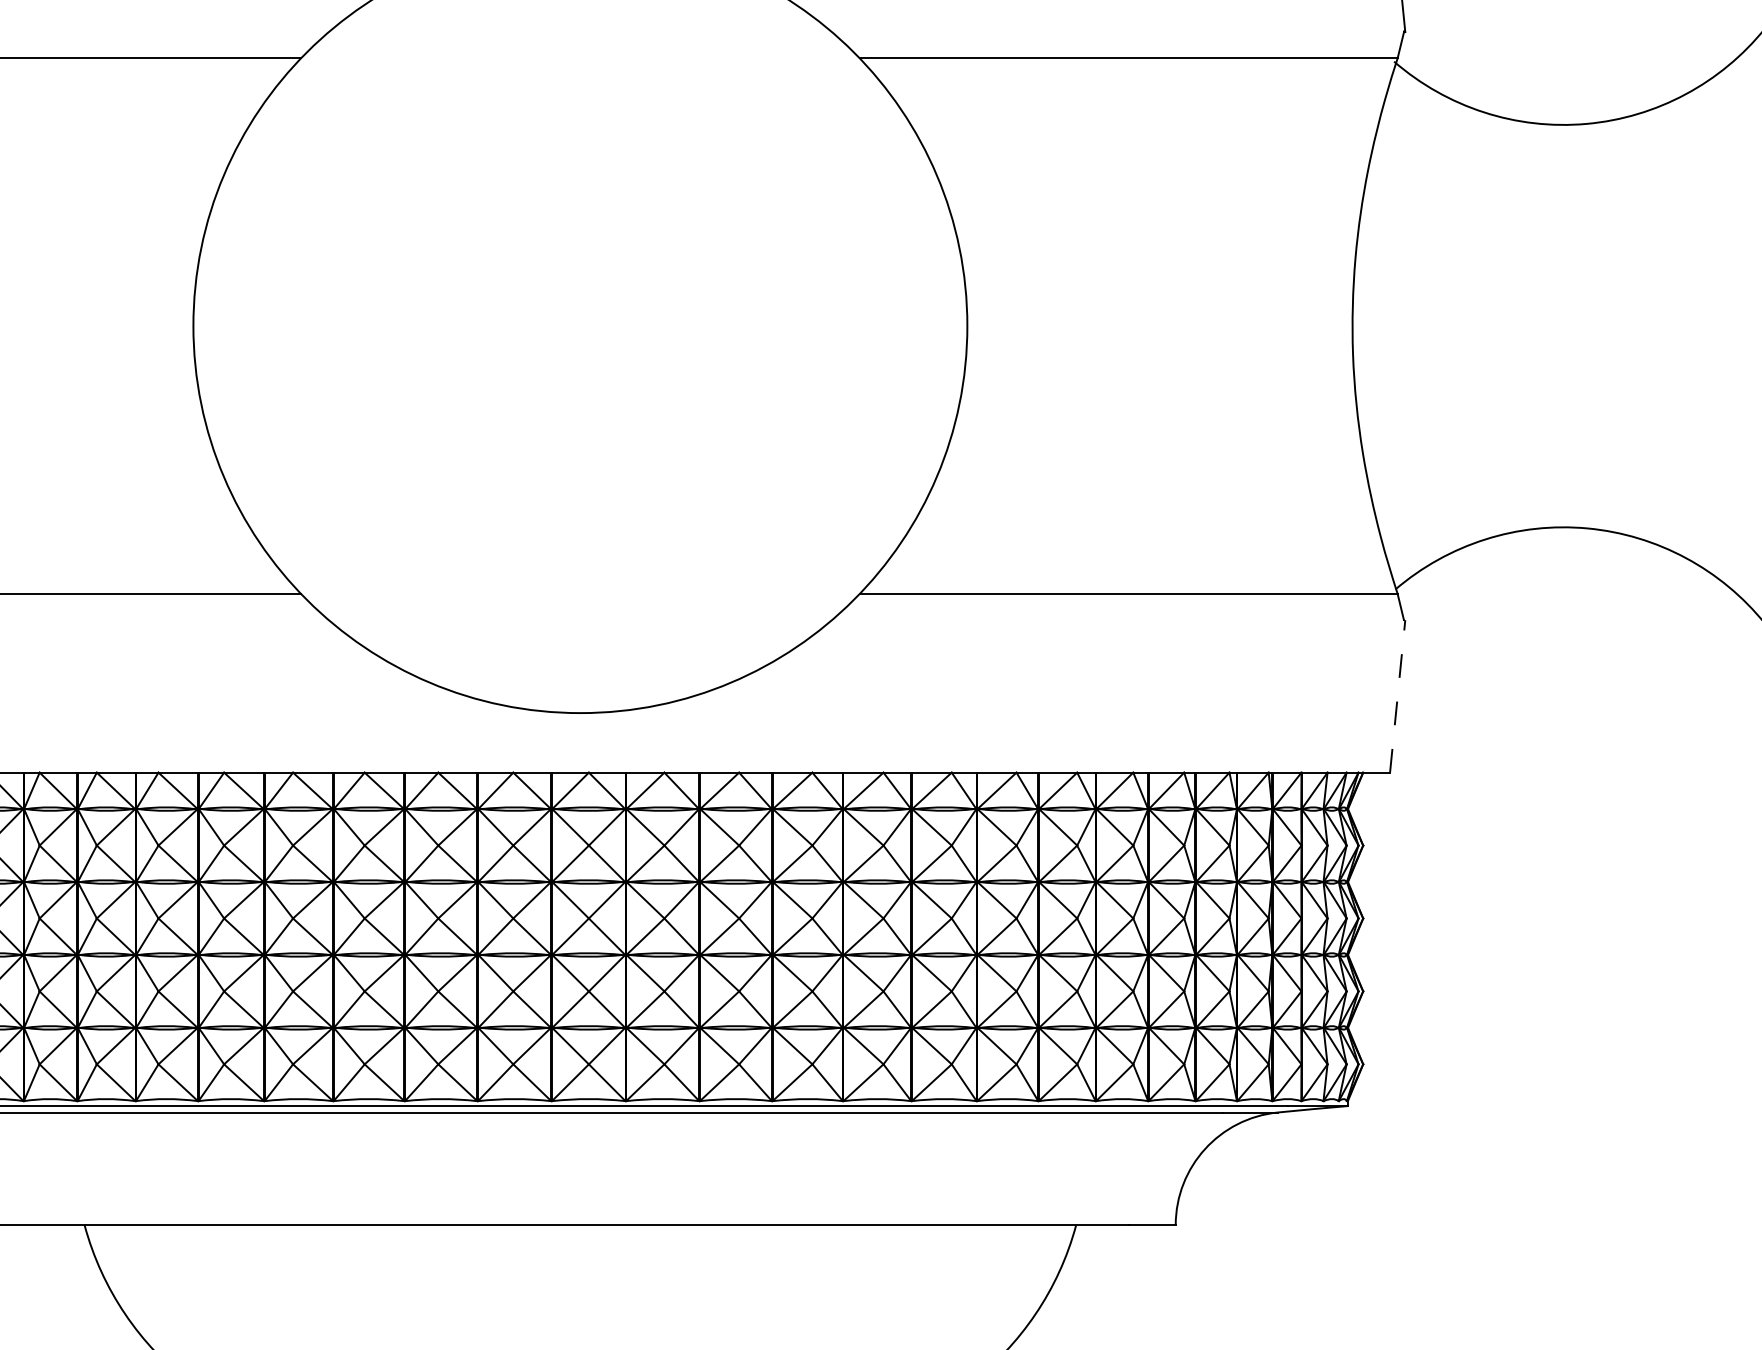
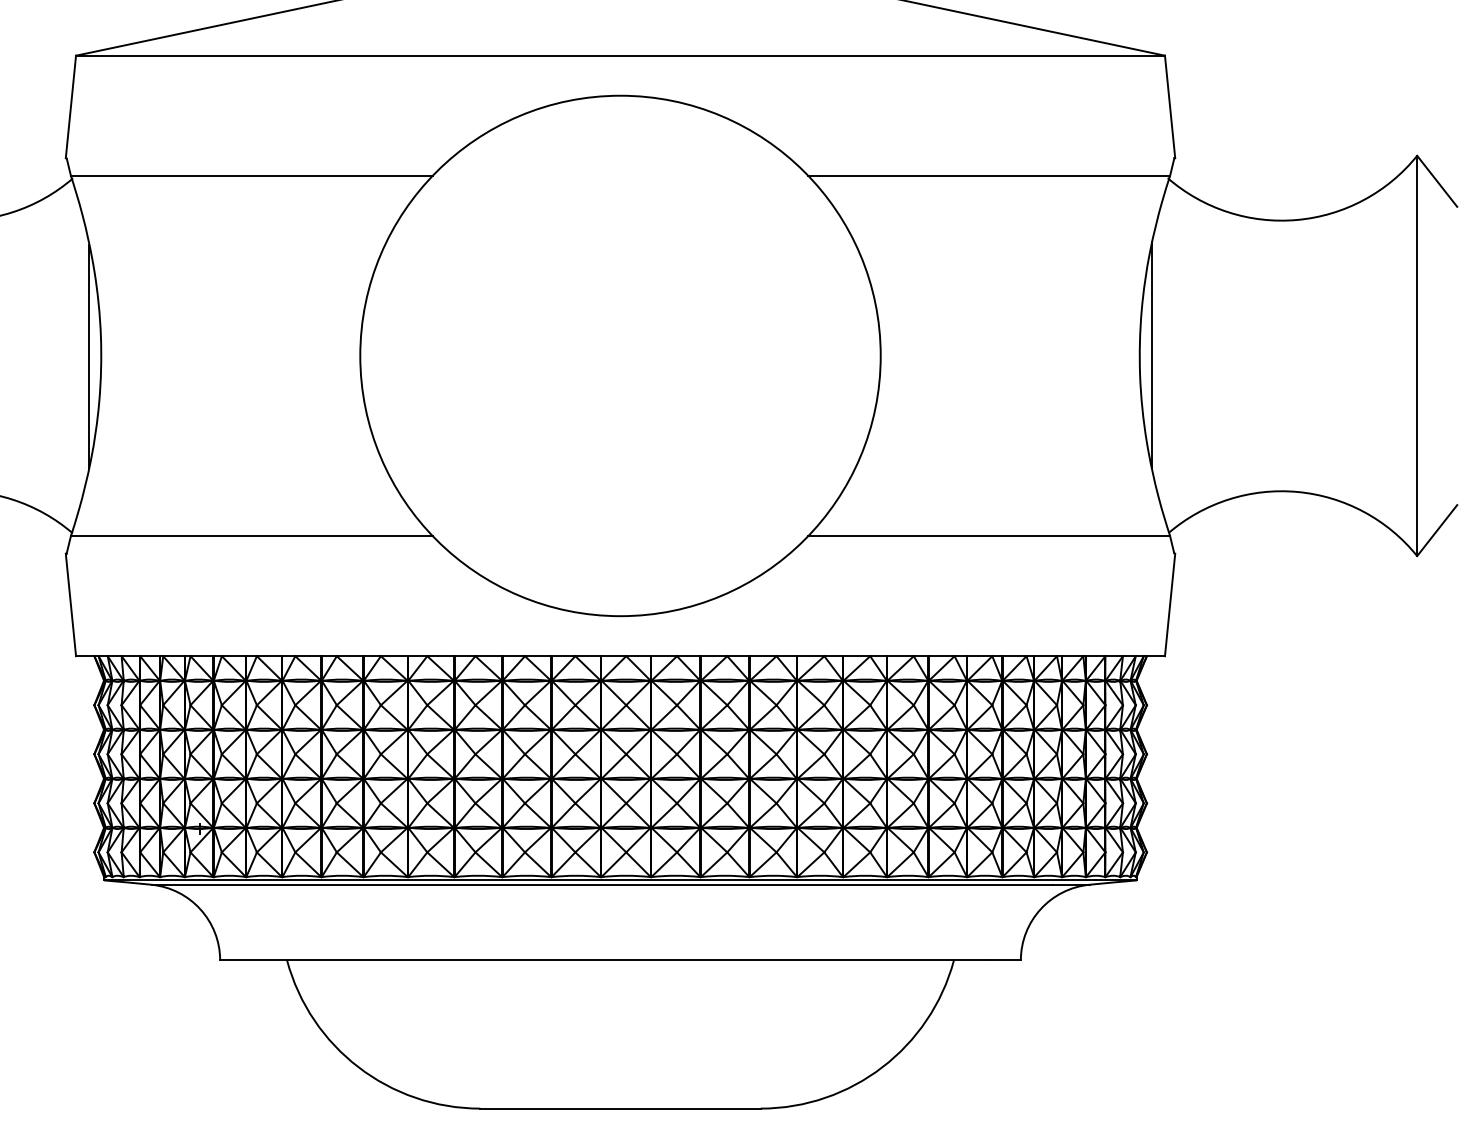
line: (1370, 323) -> (1151, 354), added
line: (1398, 695) -> (1170, 604), dashed -> solid

